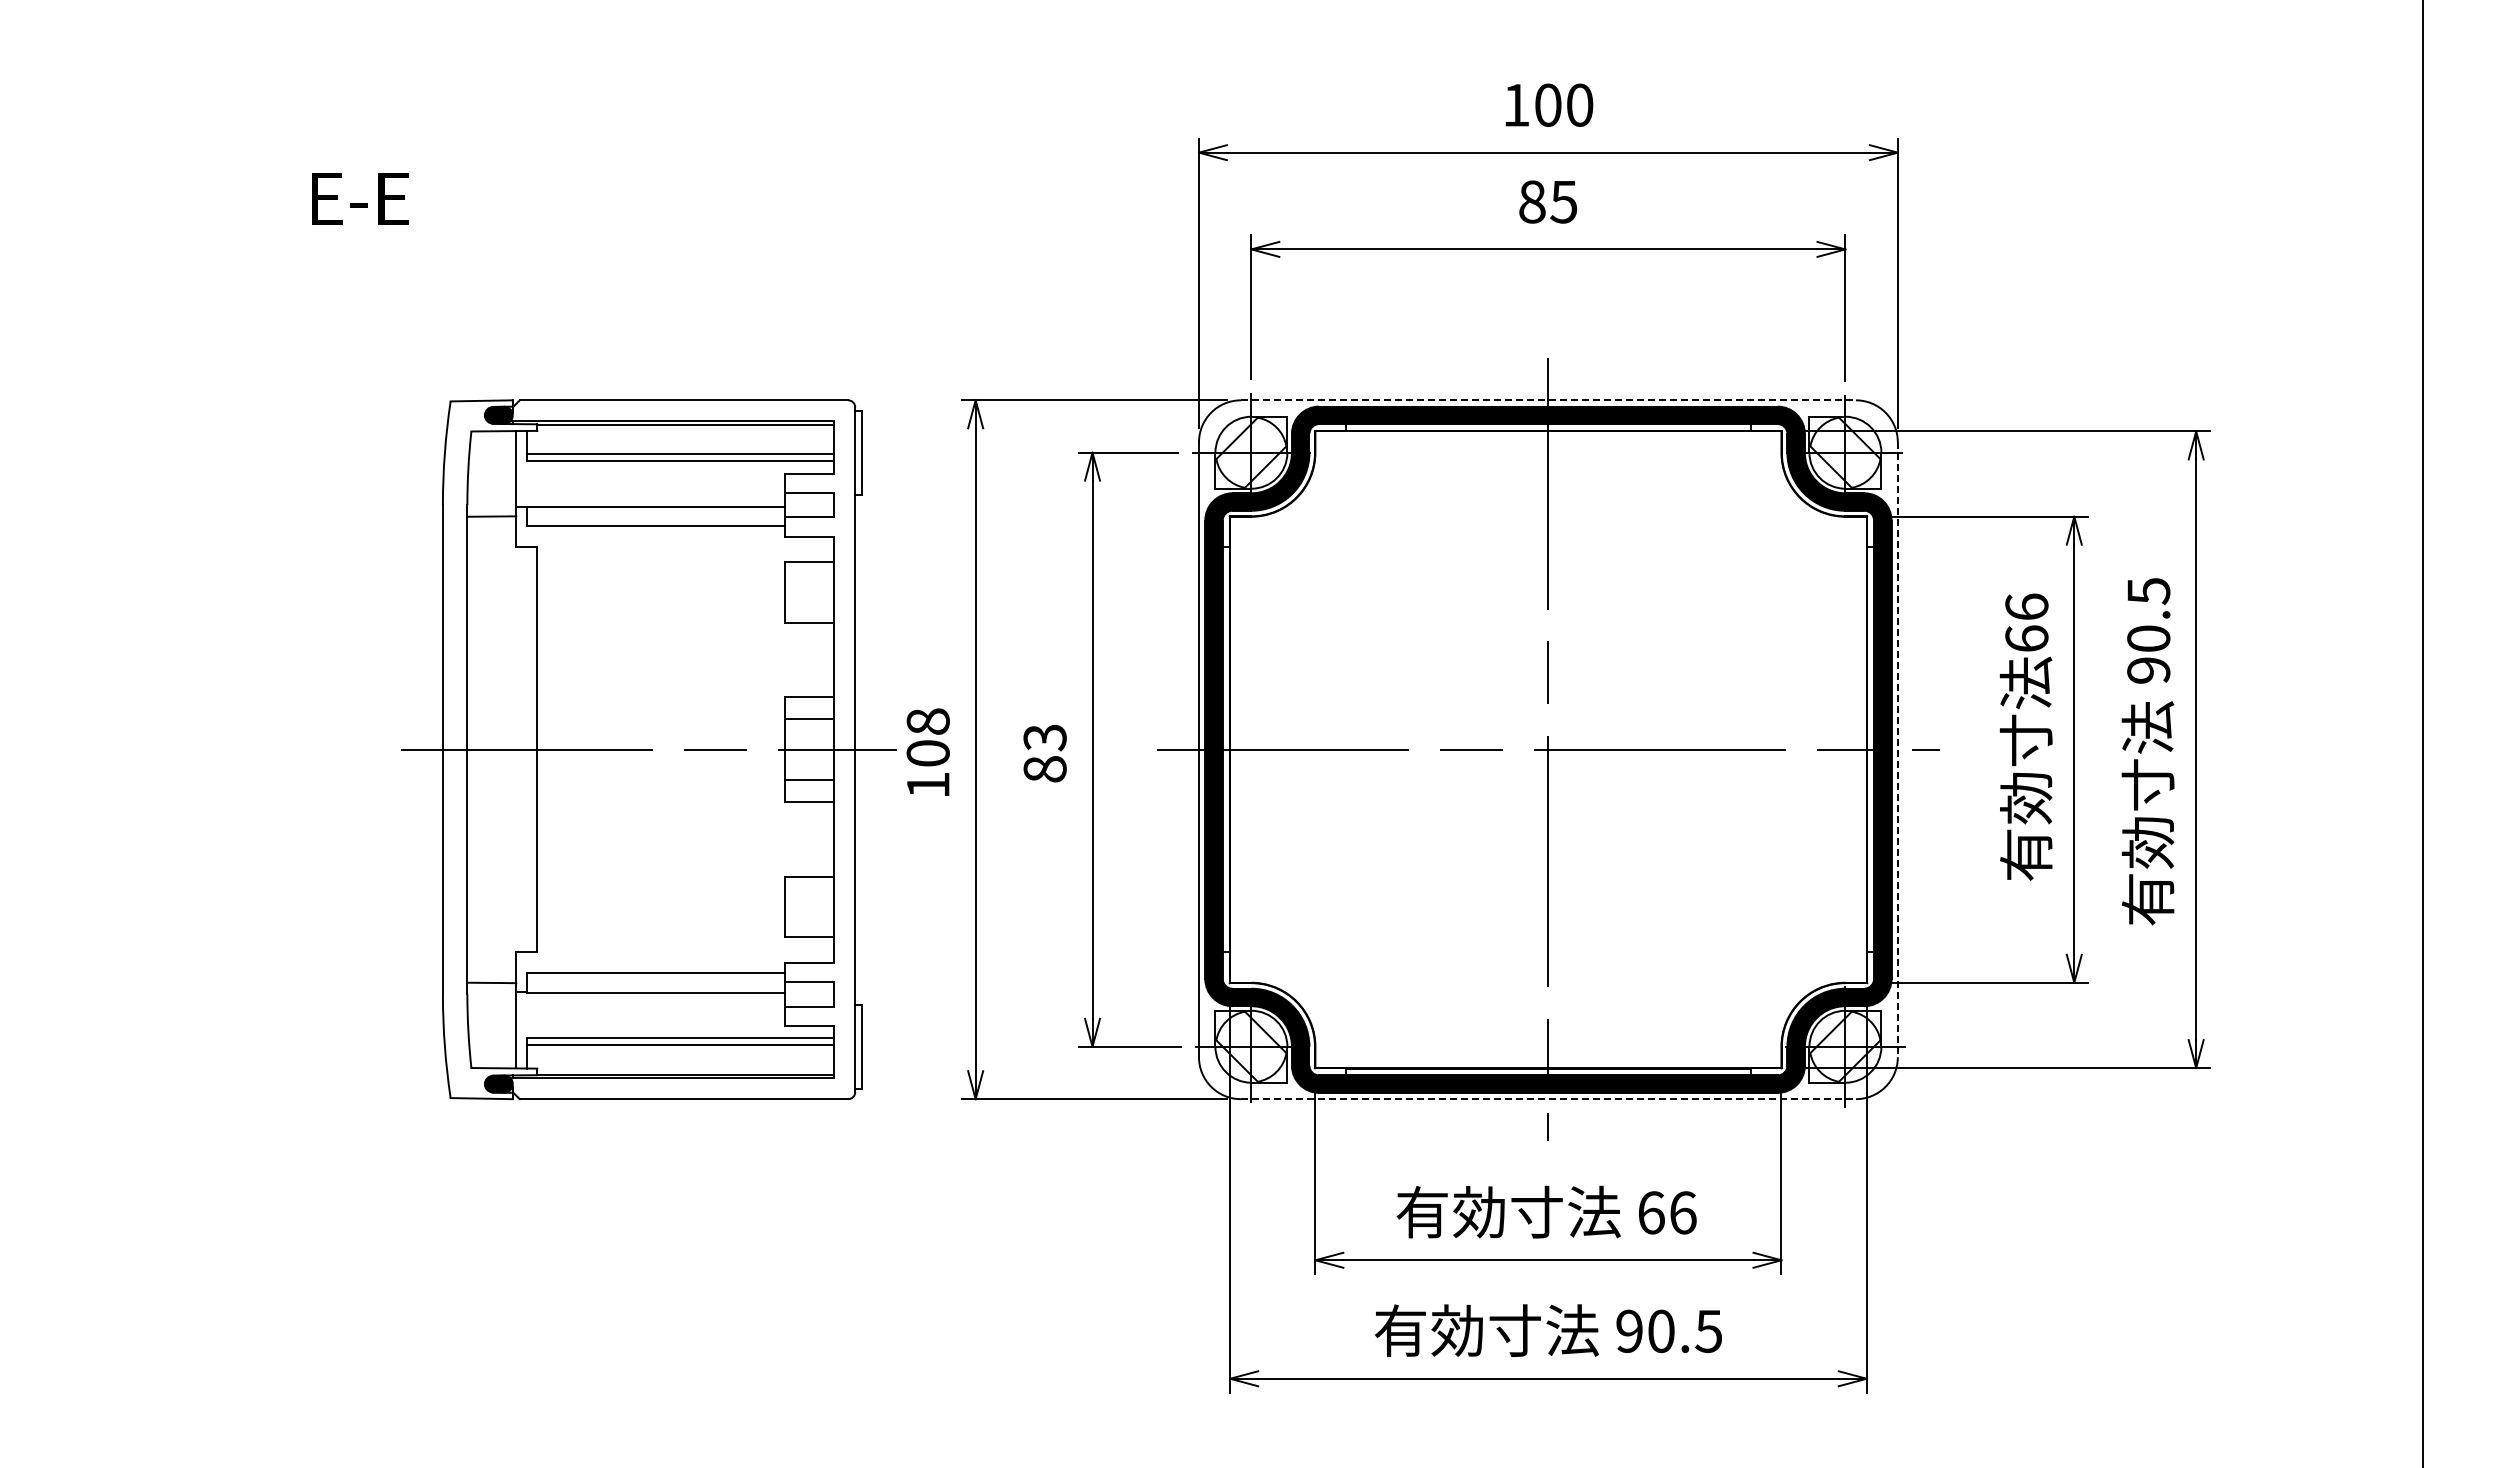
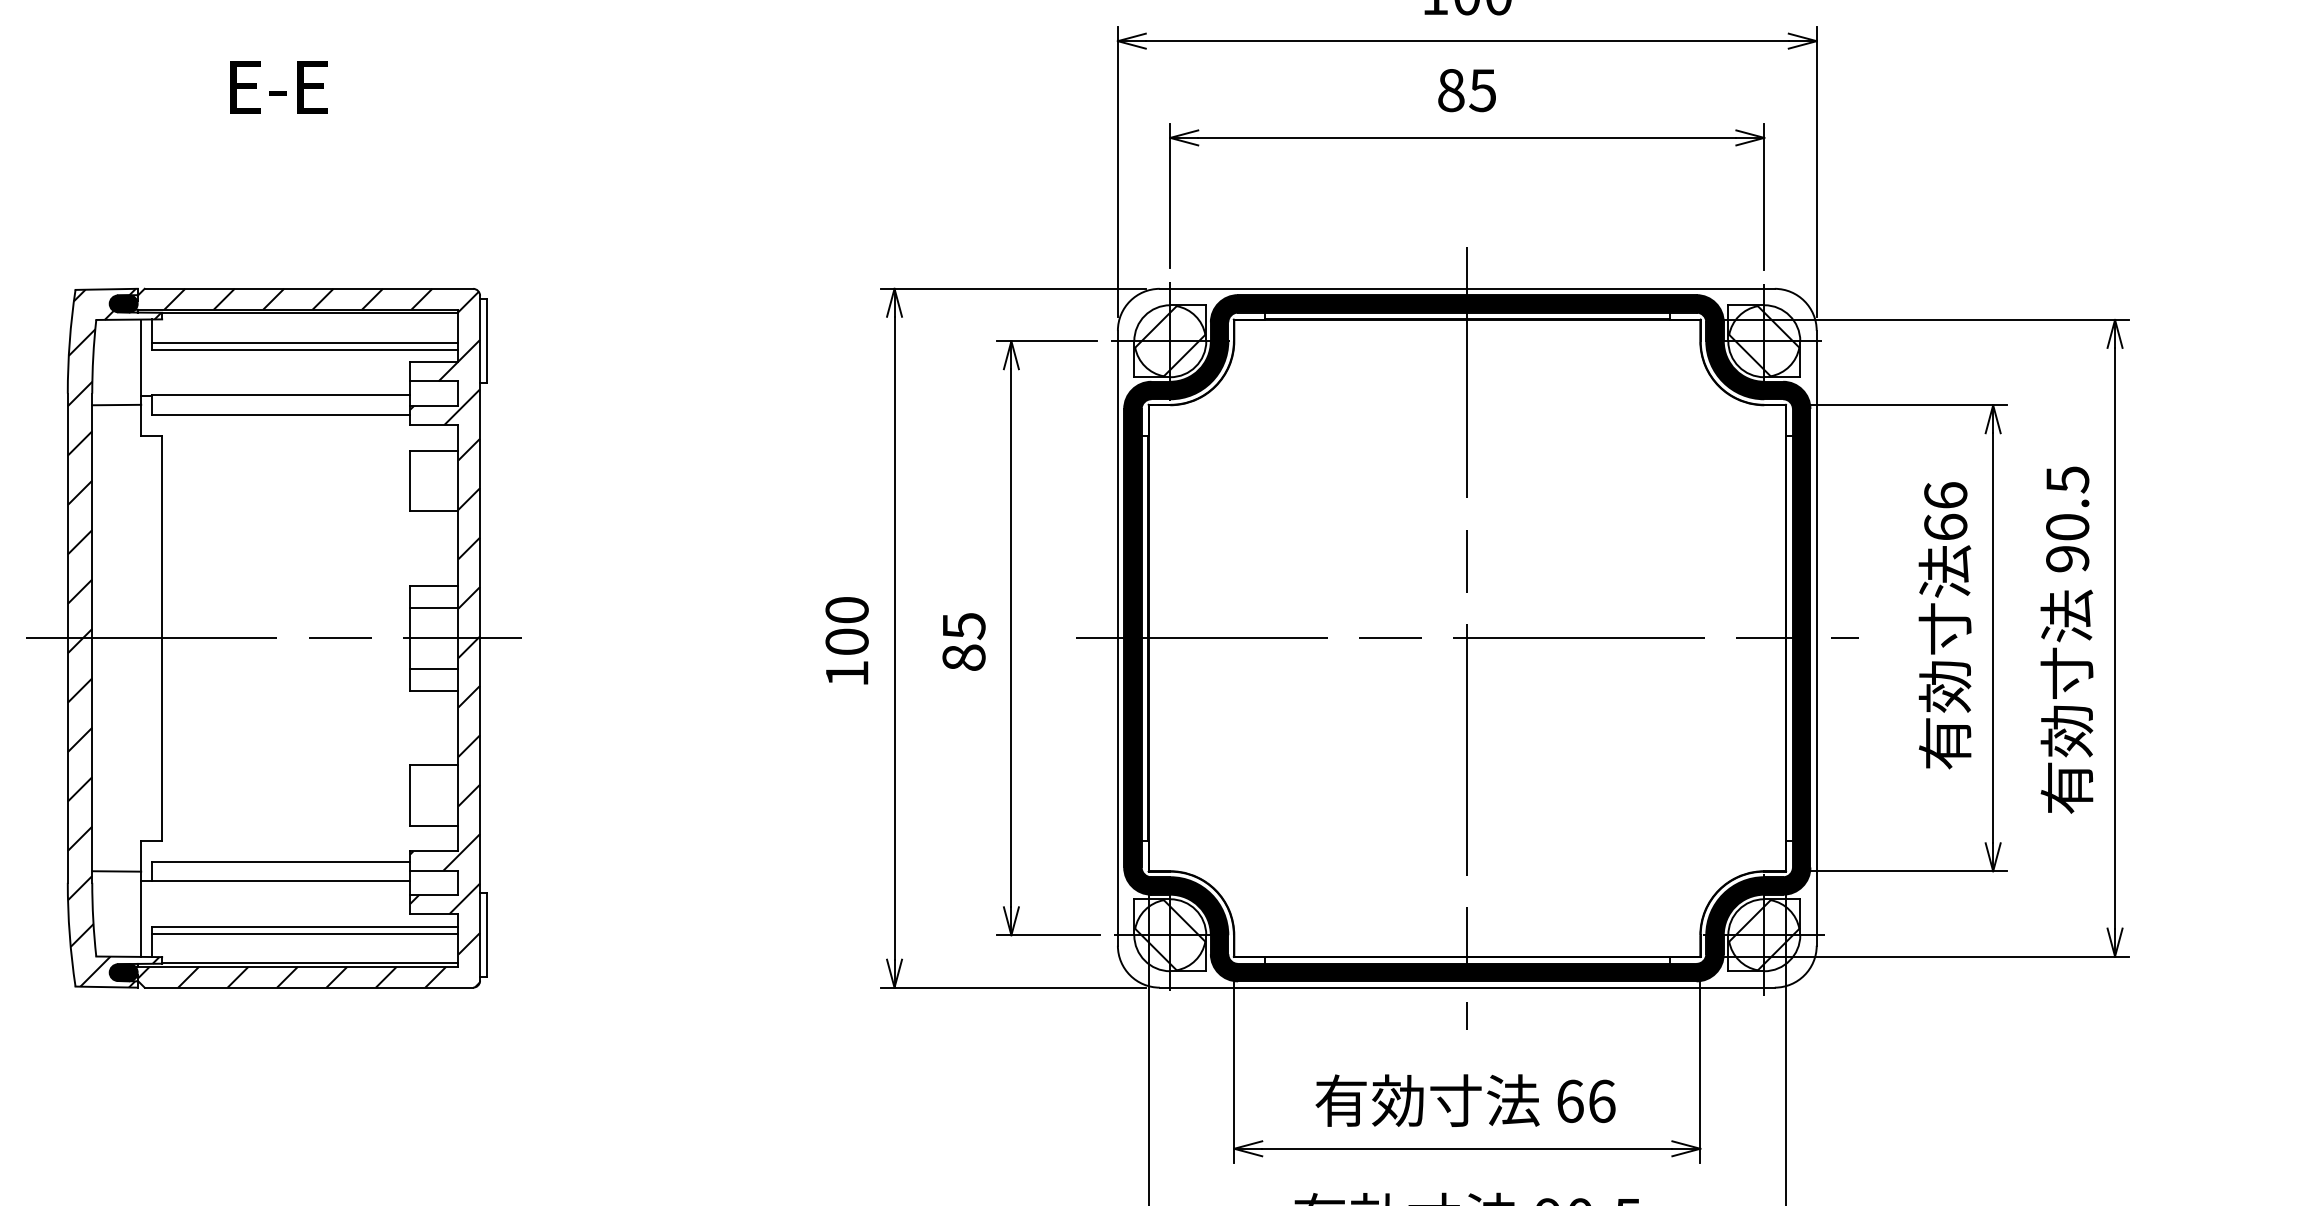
line: (1548, 400) -> (1467, 289), dashed -> solid
text: (927, 721) -> (846, 610), 108 -> 100
text: (1044, 737) -> (963, 626), 83 -> 85
part: (648, 749) -> (273, 638), moved
line: (1897, 750) -> (1816, 639), dashed -> solid
line: (1548, 1099) -> (1467, 988), dashed -> solid

